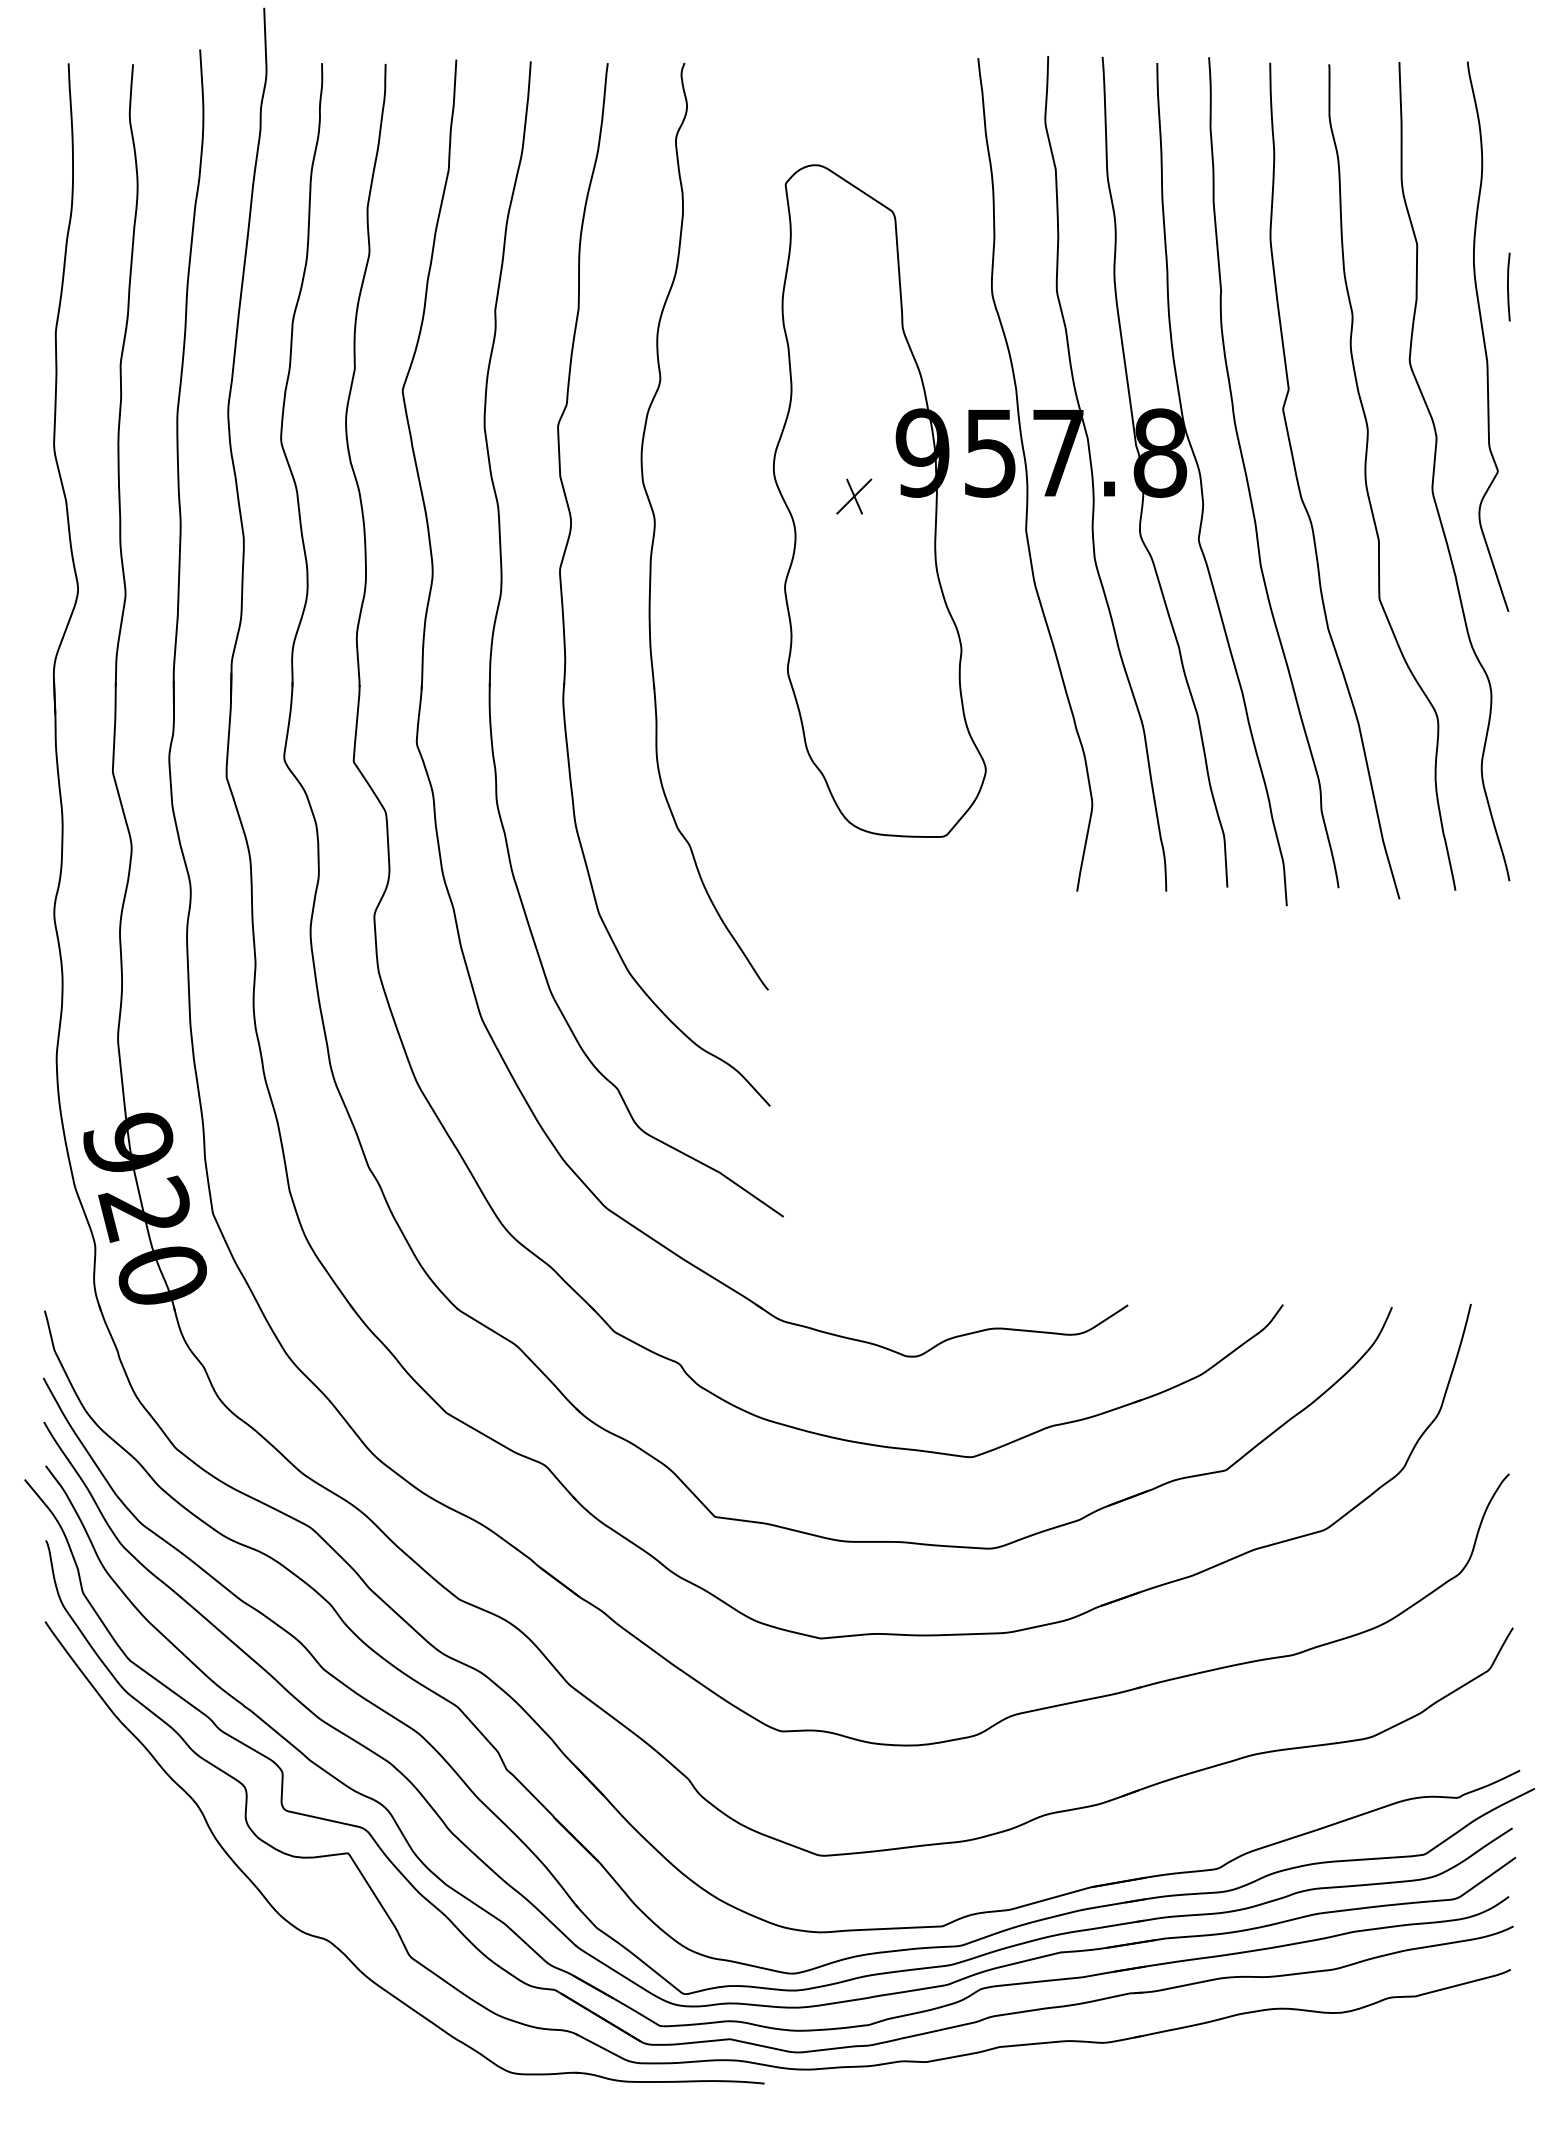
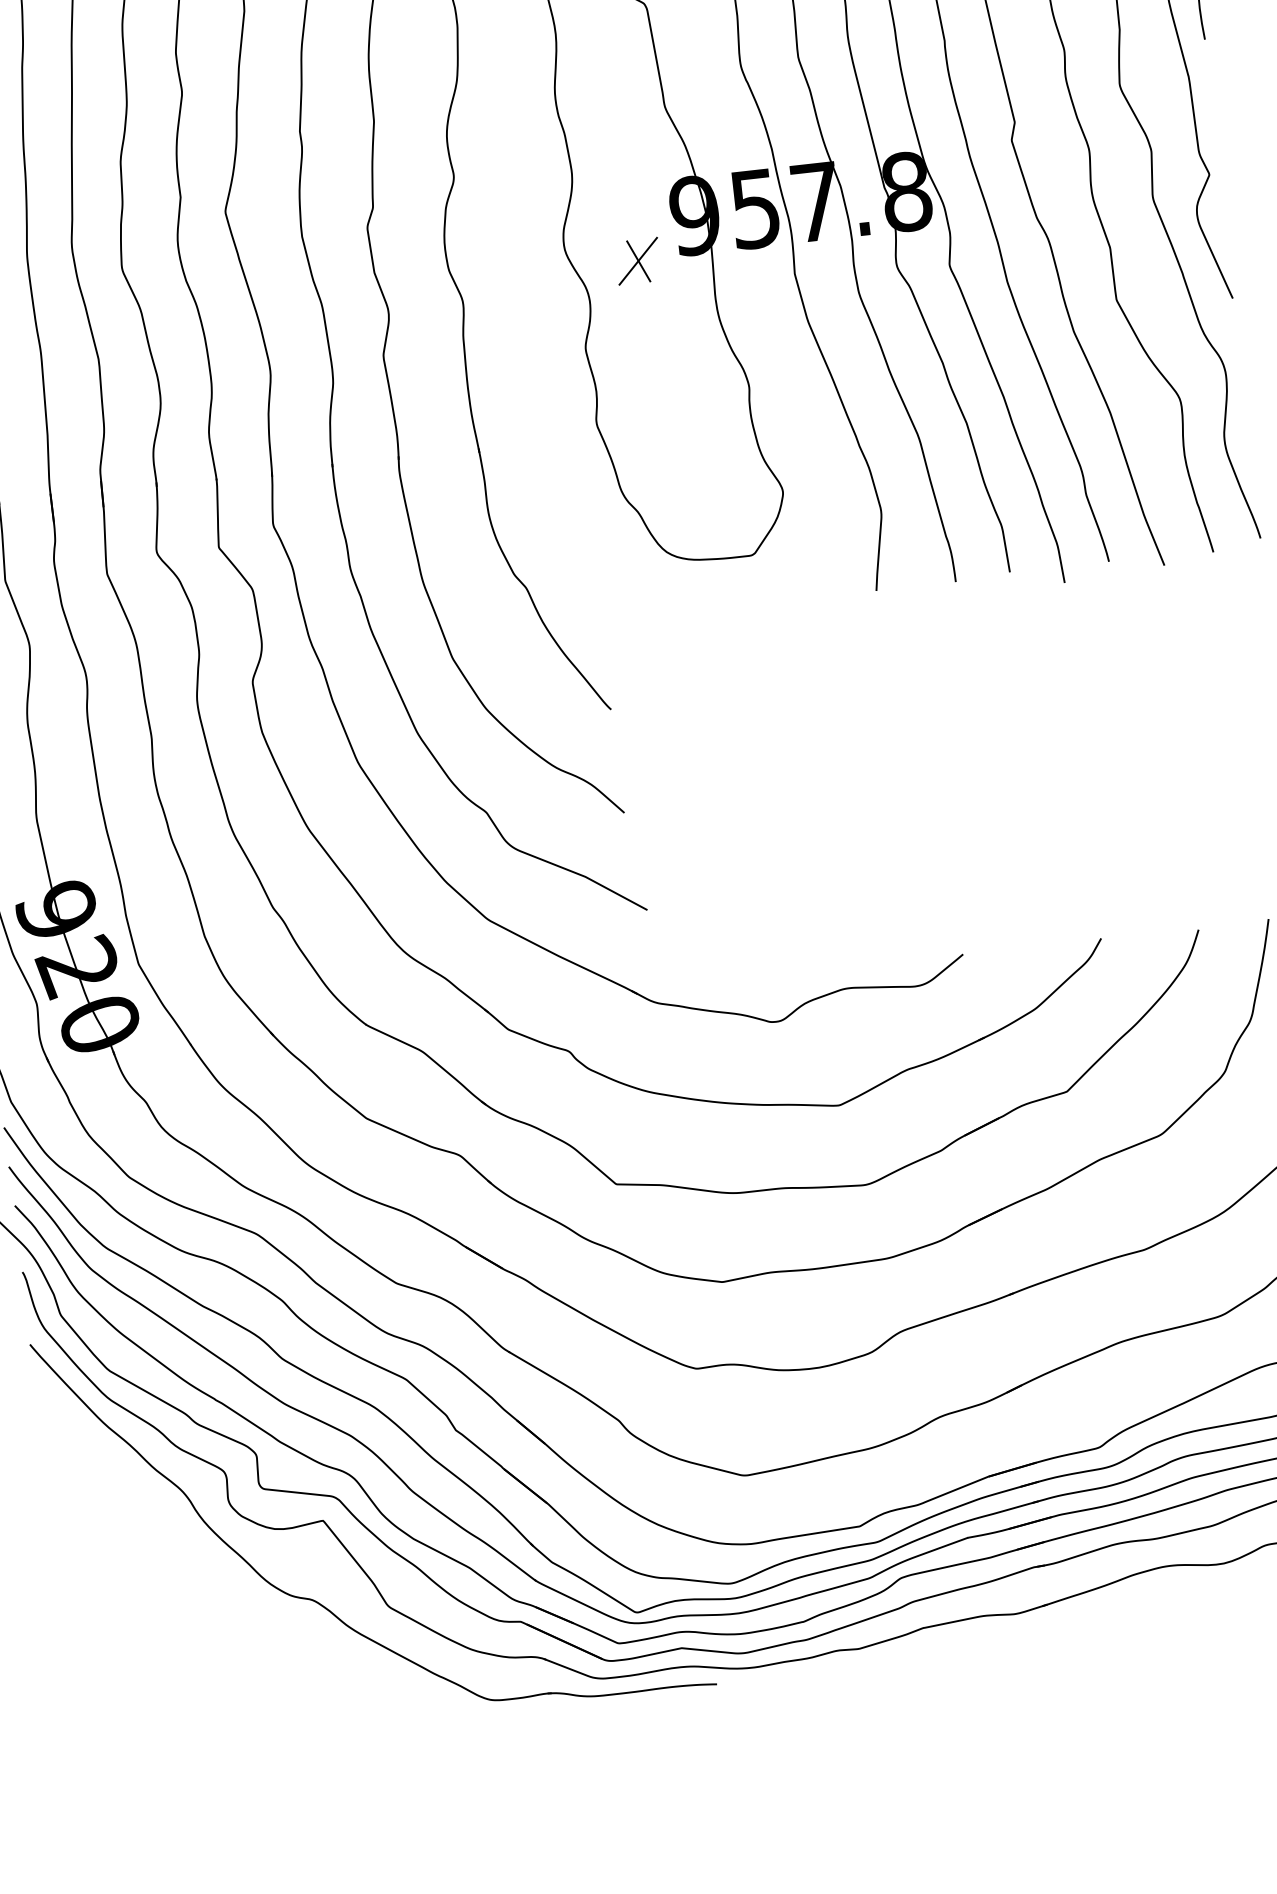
part: (854, 496) -> (638, 261), size x1.4

